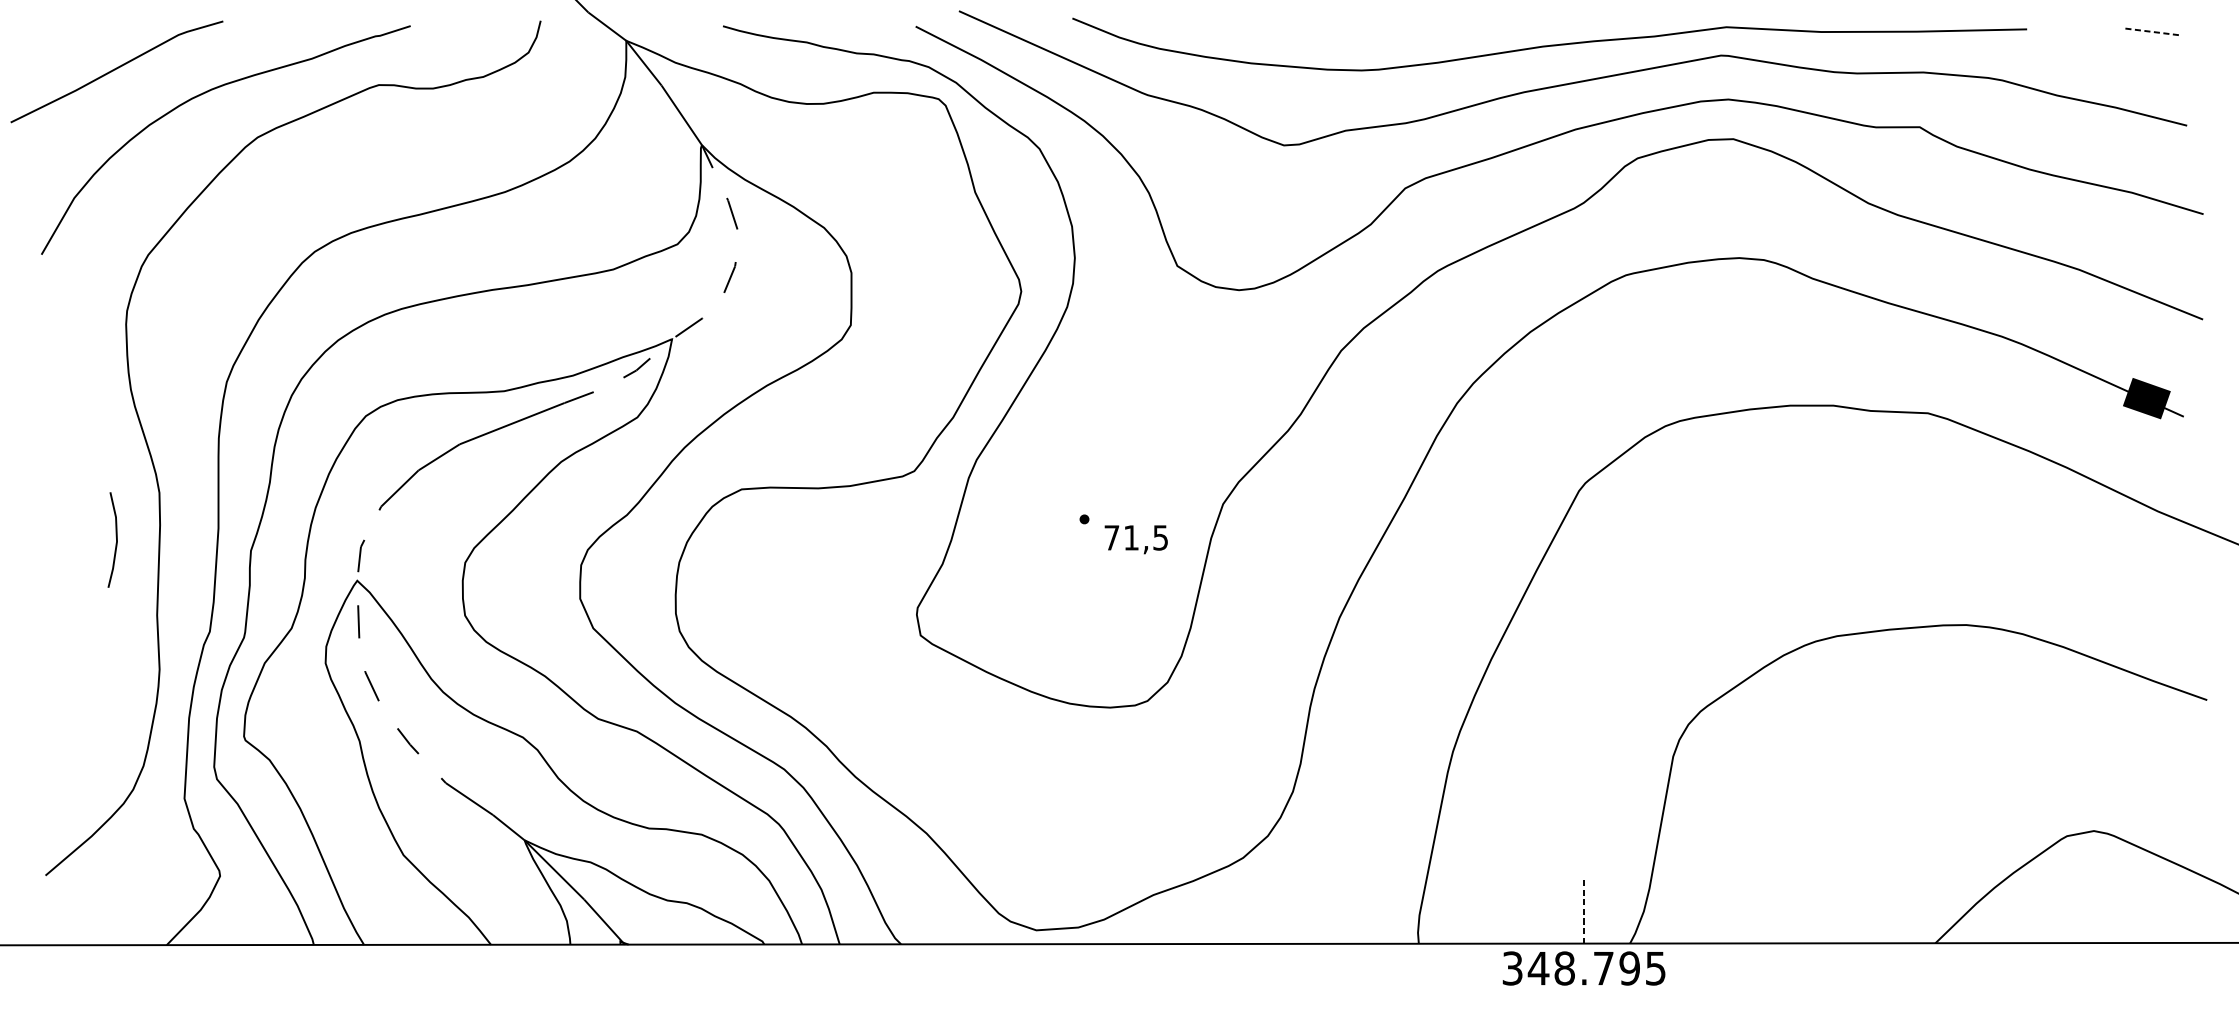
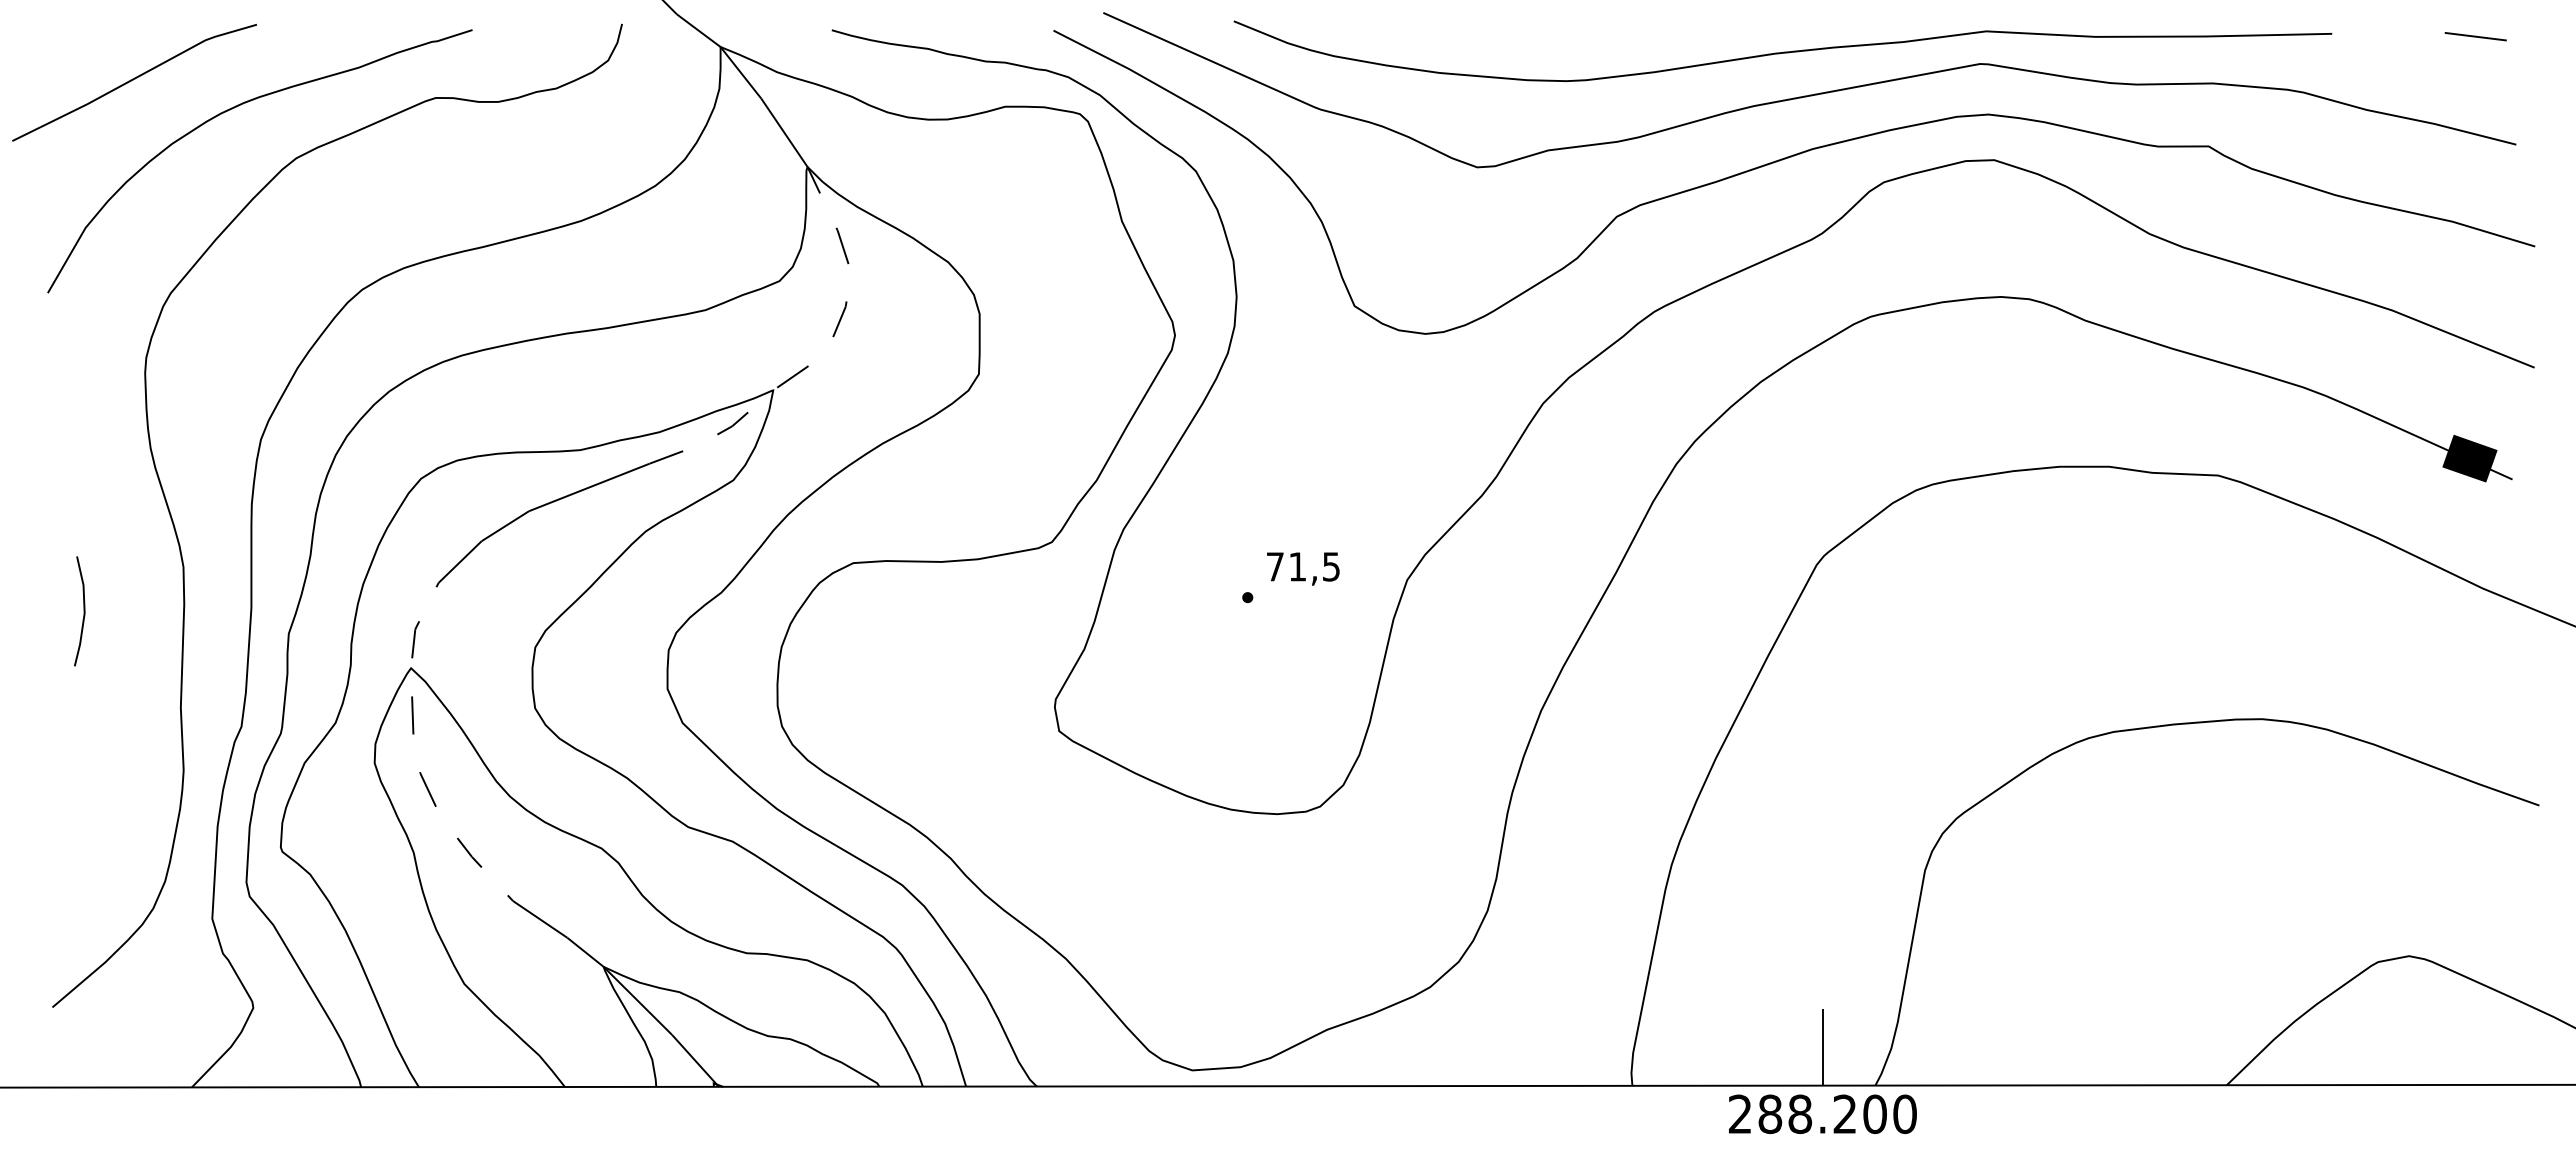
line: (2151, 31) -> (2475, 36), dashed -> solid
text: (1136, 539) -> (1303, 568), moved
line: (116, 540) -> (83, 611), moved
line: (1584, 910) -> (1822, 1047), dashed -> solid
text: (1584, 968) -> (1822, 1114), 348.795 -> 288.200

